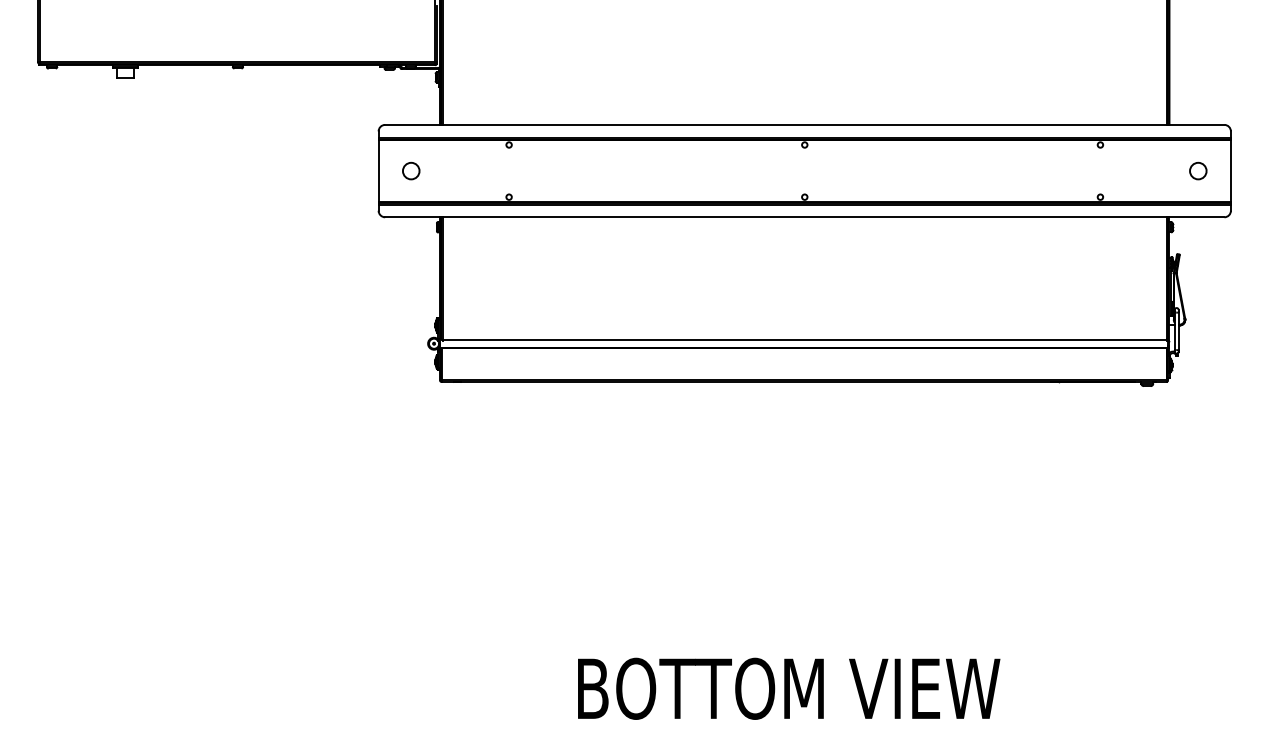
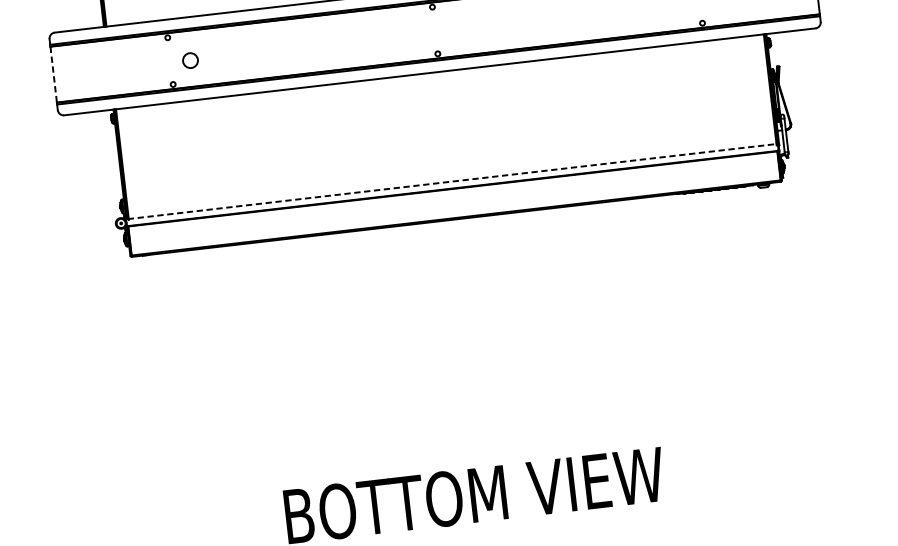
circle: (411, 170) -> (190, 60), moved
line: (378, 171) -> (53, 75), solid -> dashed
line: (805, 339) -> (453, 181), solid -> dashed

